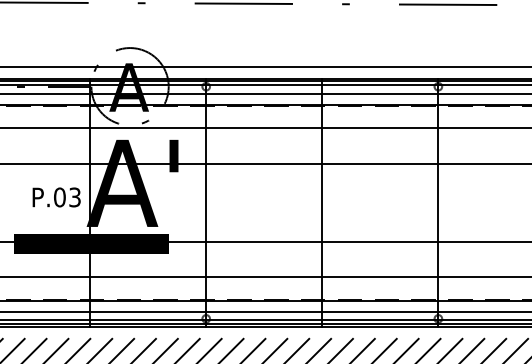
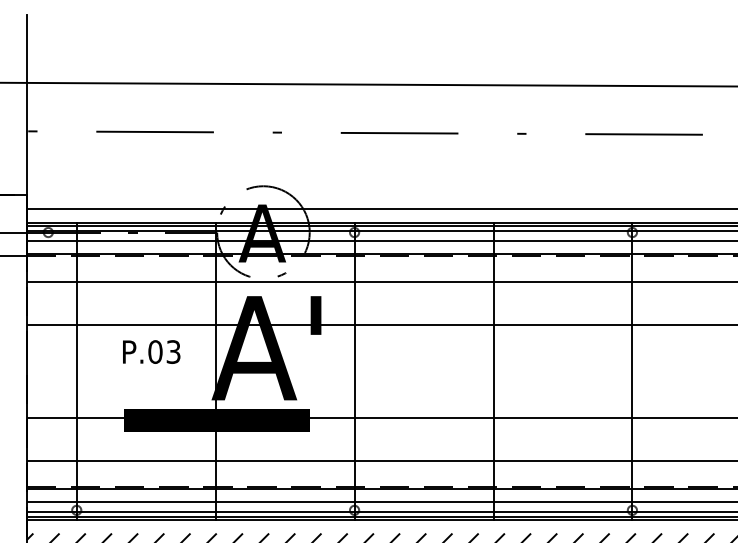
text: (56, 196) -> (151, 351), moved

